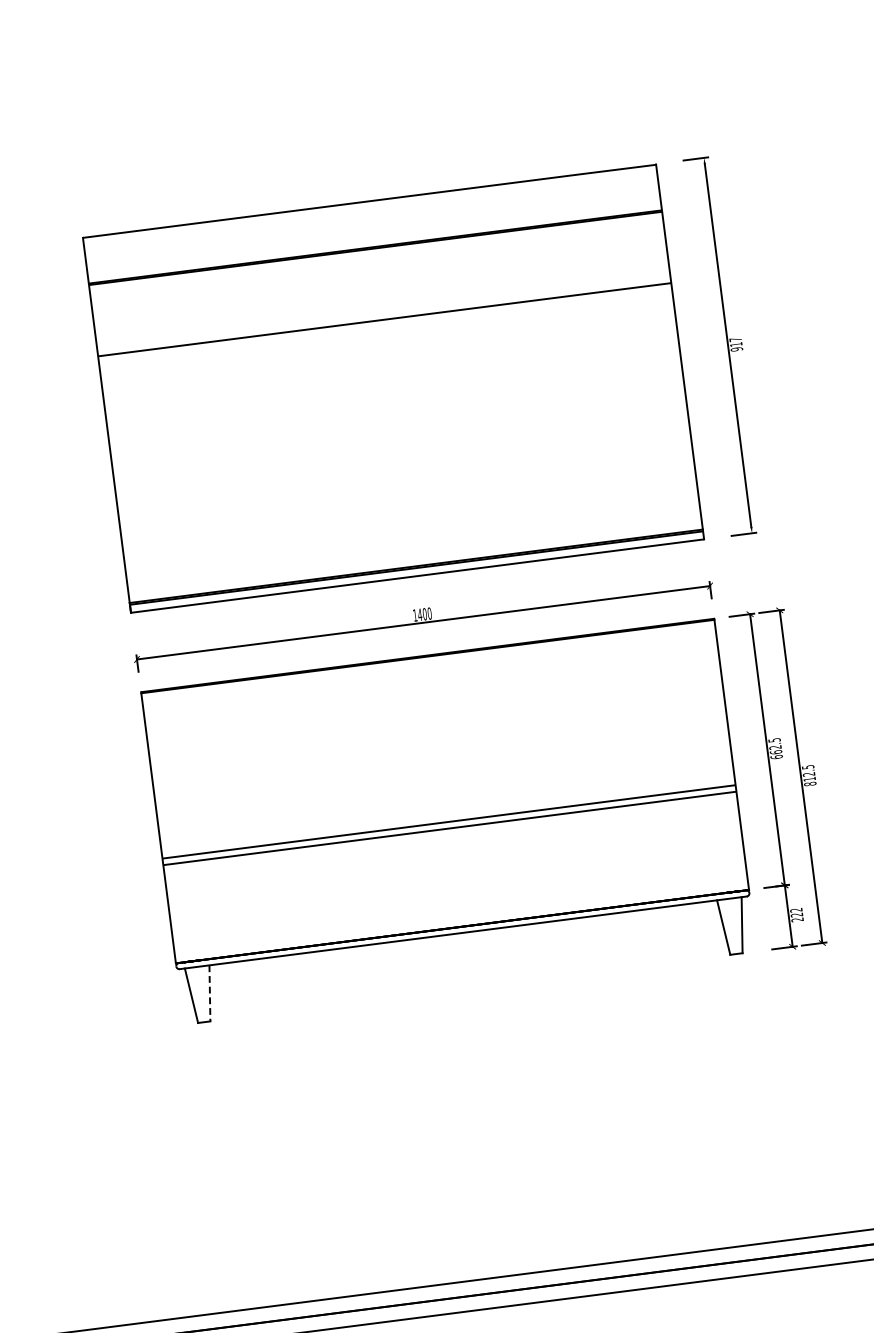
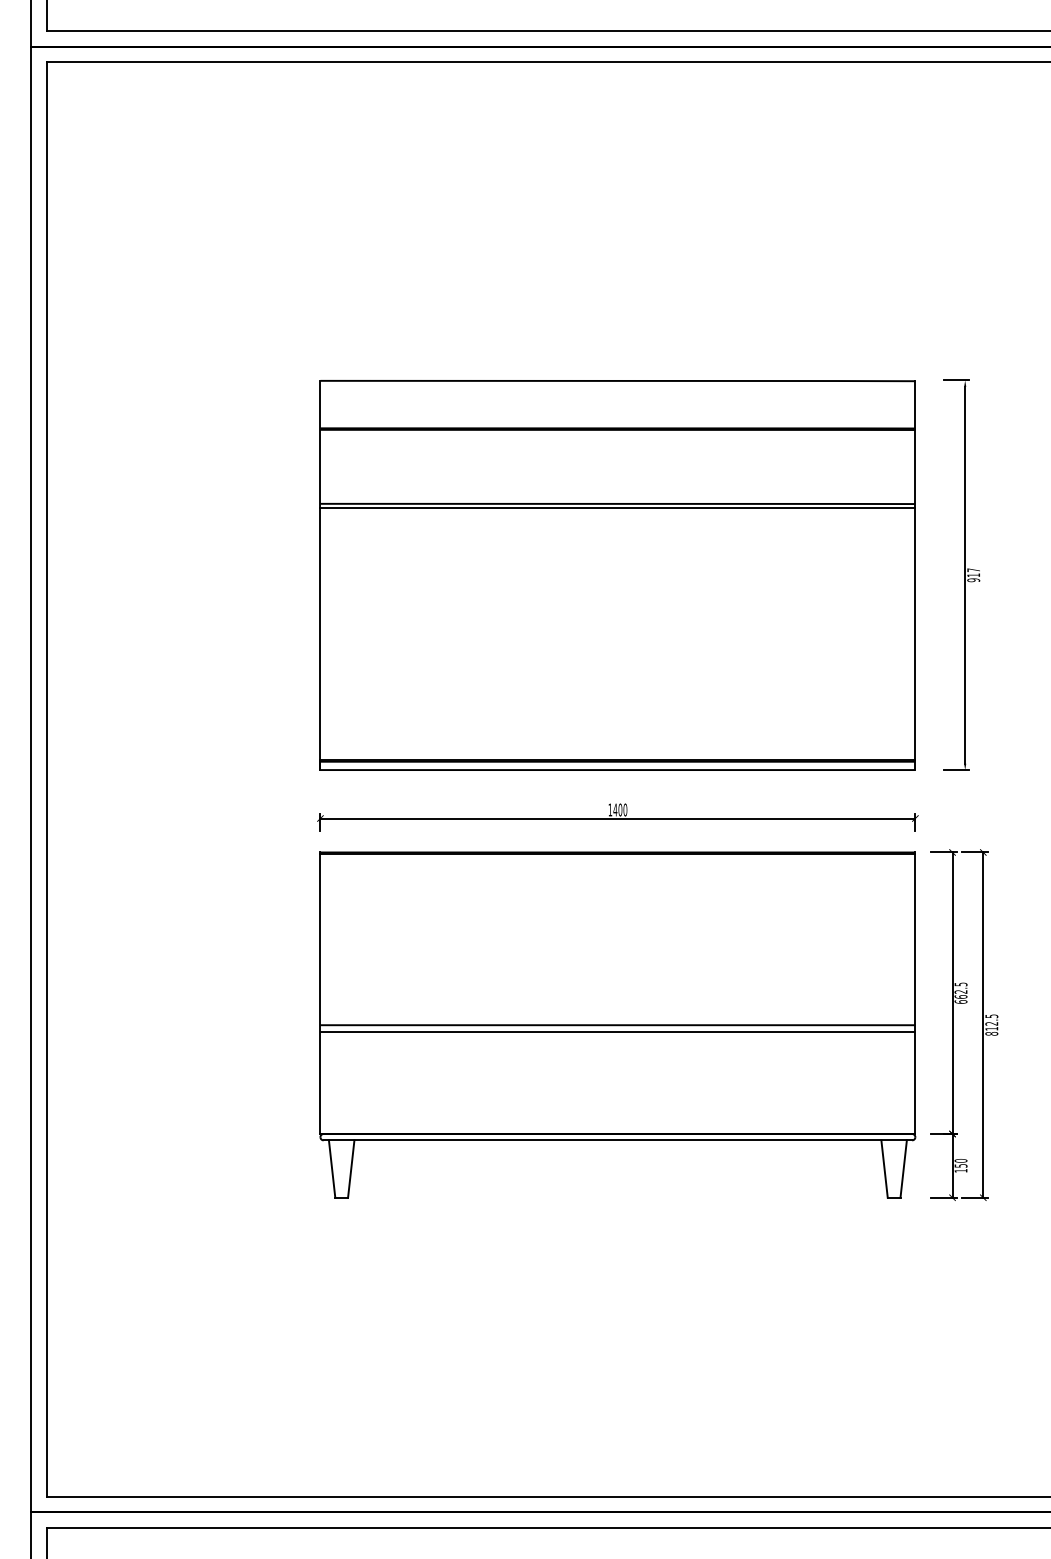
line: (384, 323) -> (617, 507), added
text: (796, 914) -> (960, 1165), 222 -> 150
line: (210, 993) -> (351, 1169), dashed -> solid

